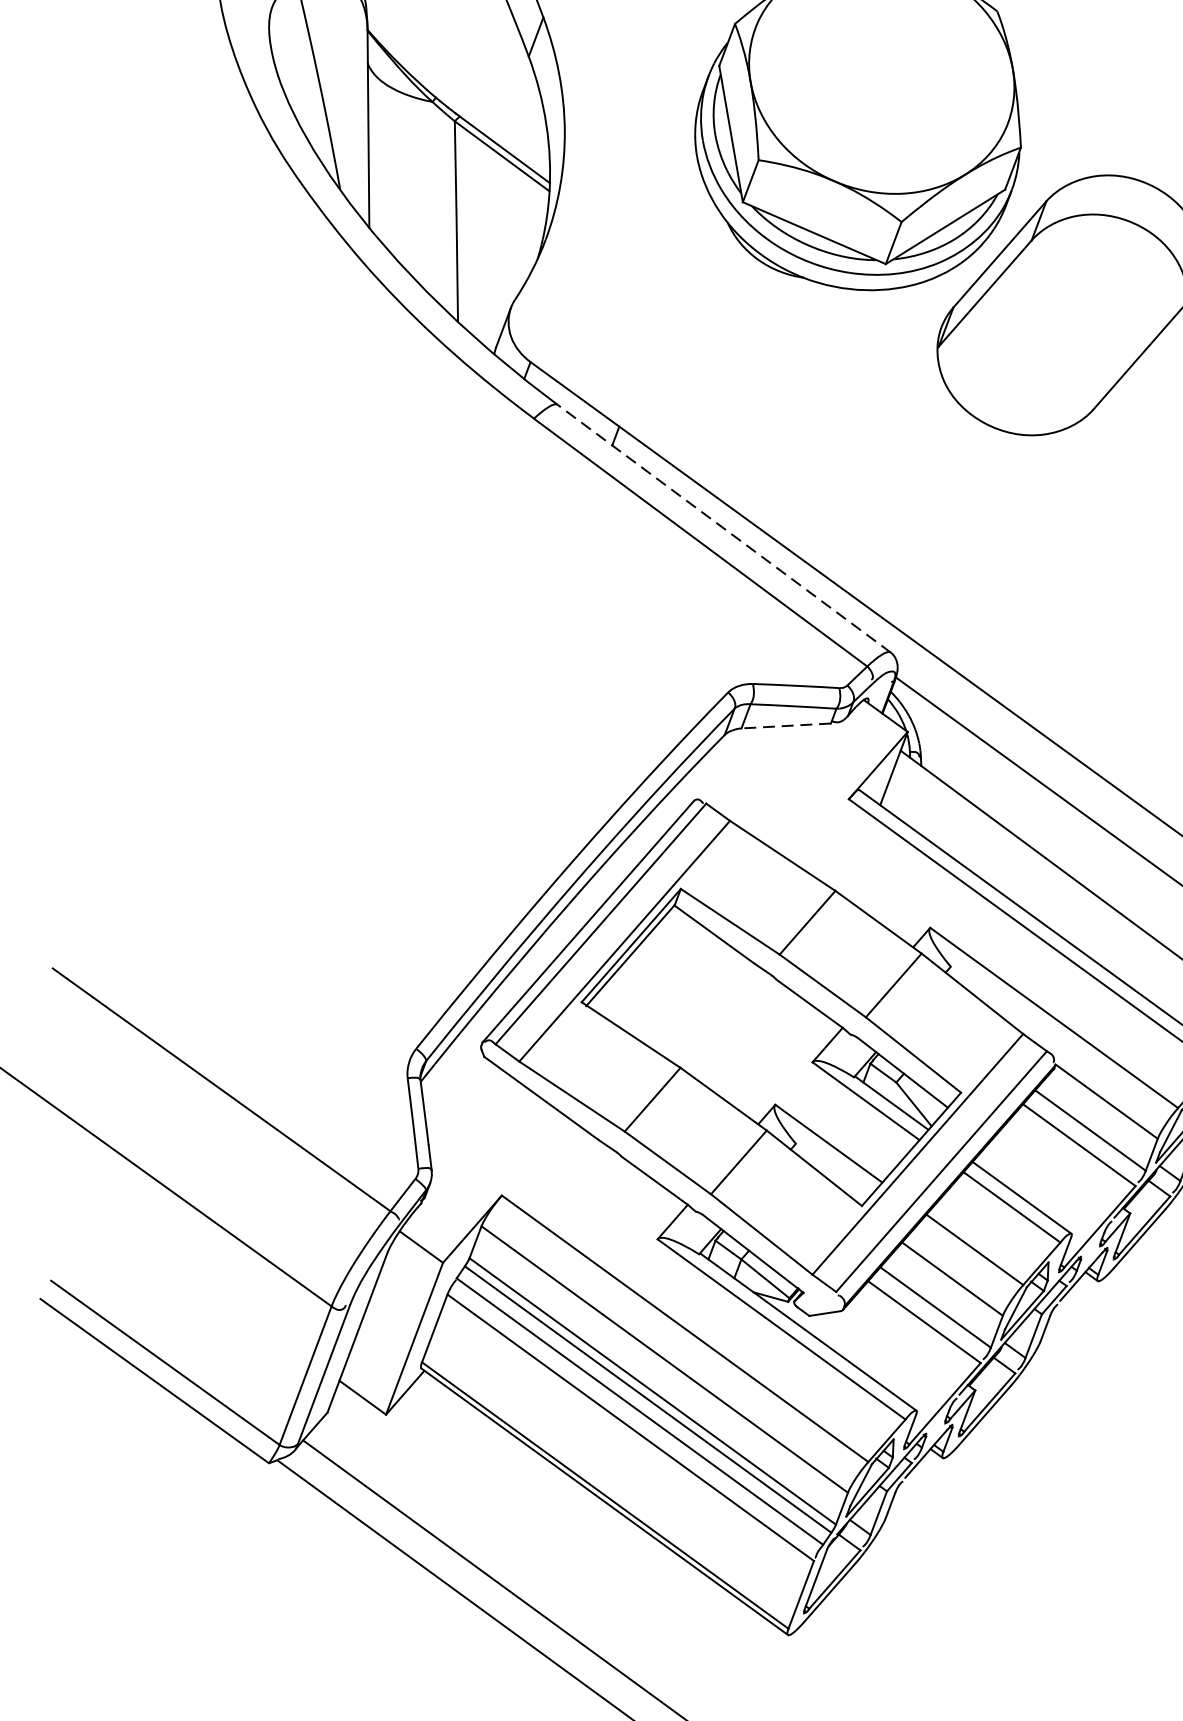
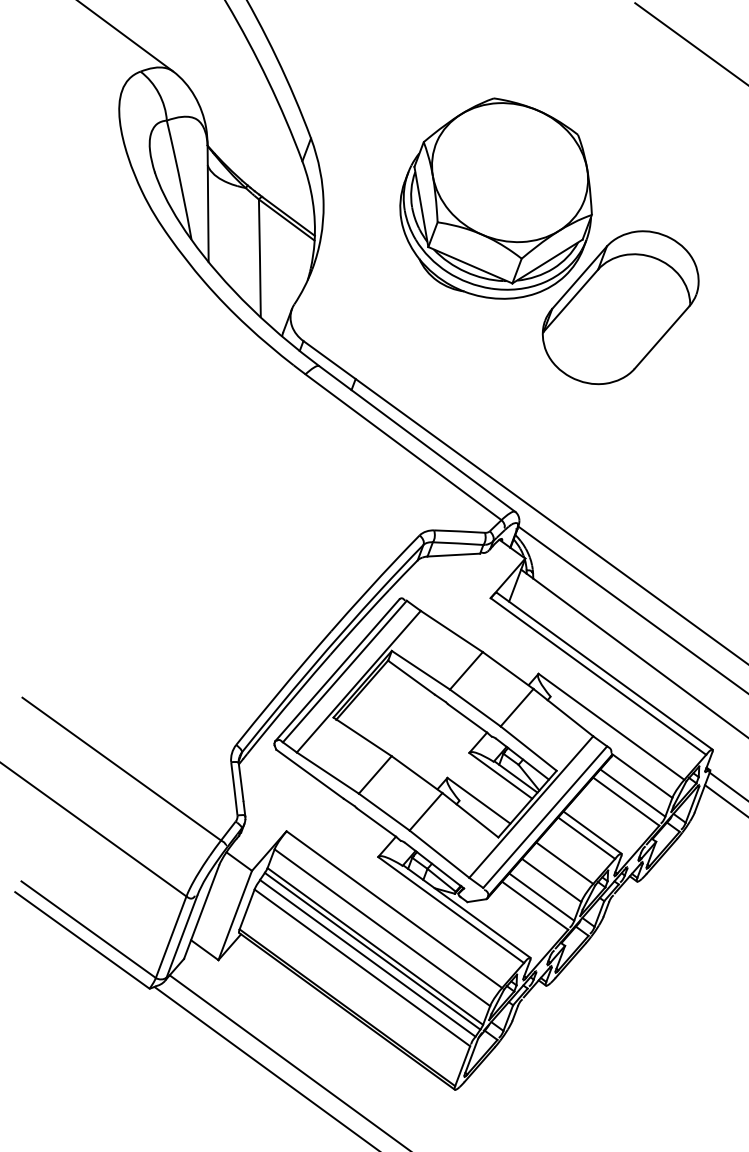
line: (724, 527) -> (417, 438), dashed -> solid
line: (785, 726) -> (453, 555), dashed -> solid

